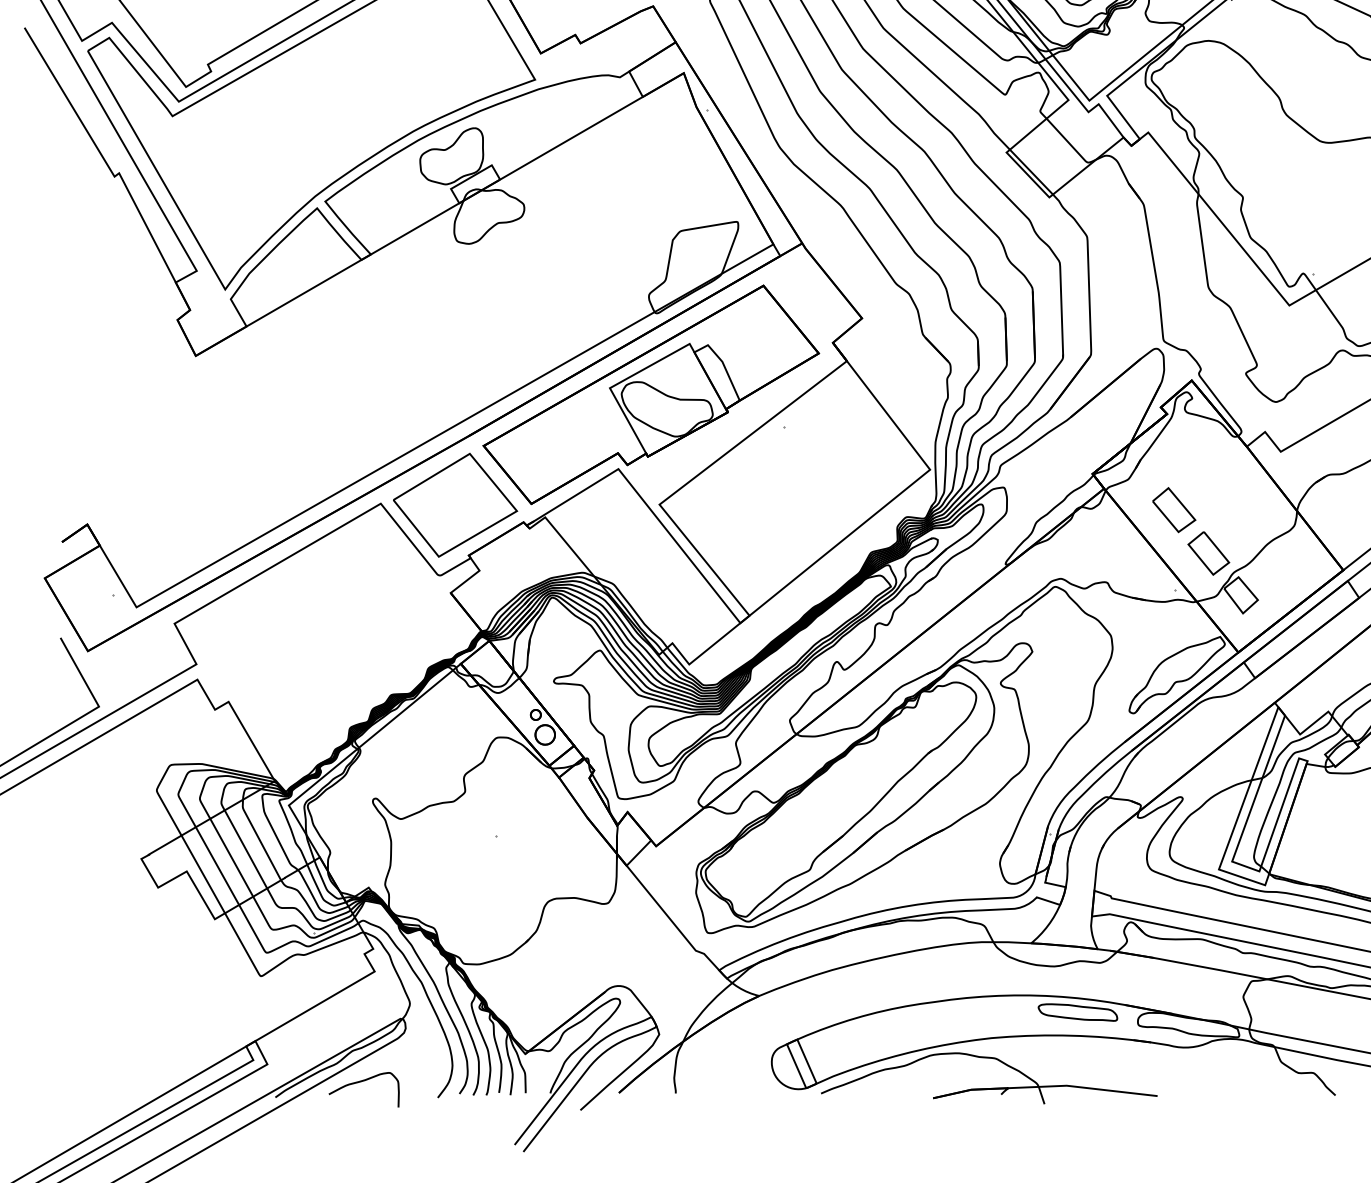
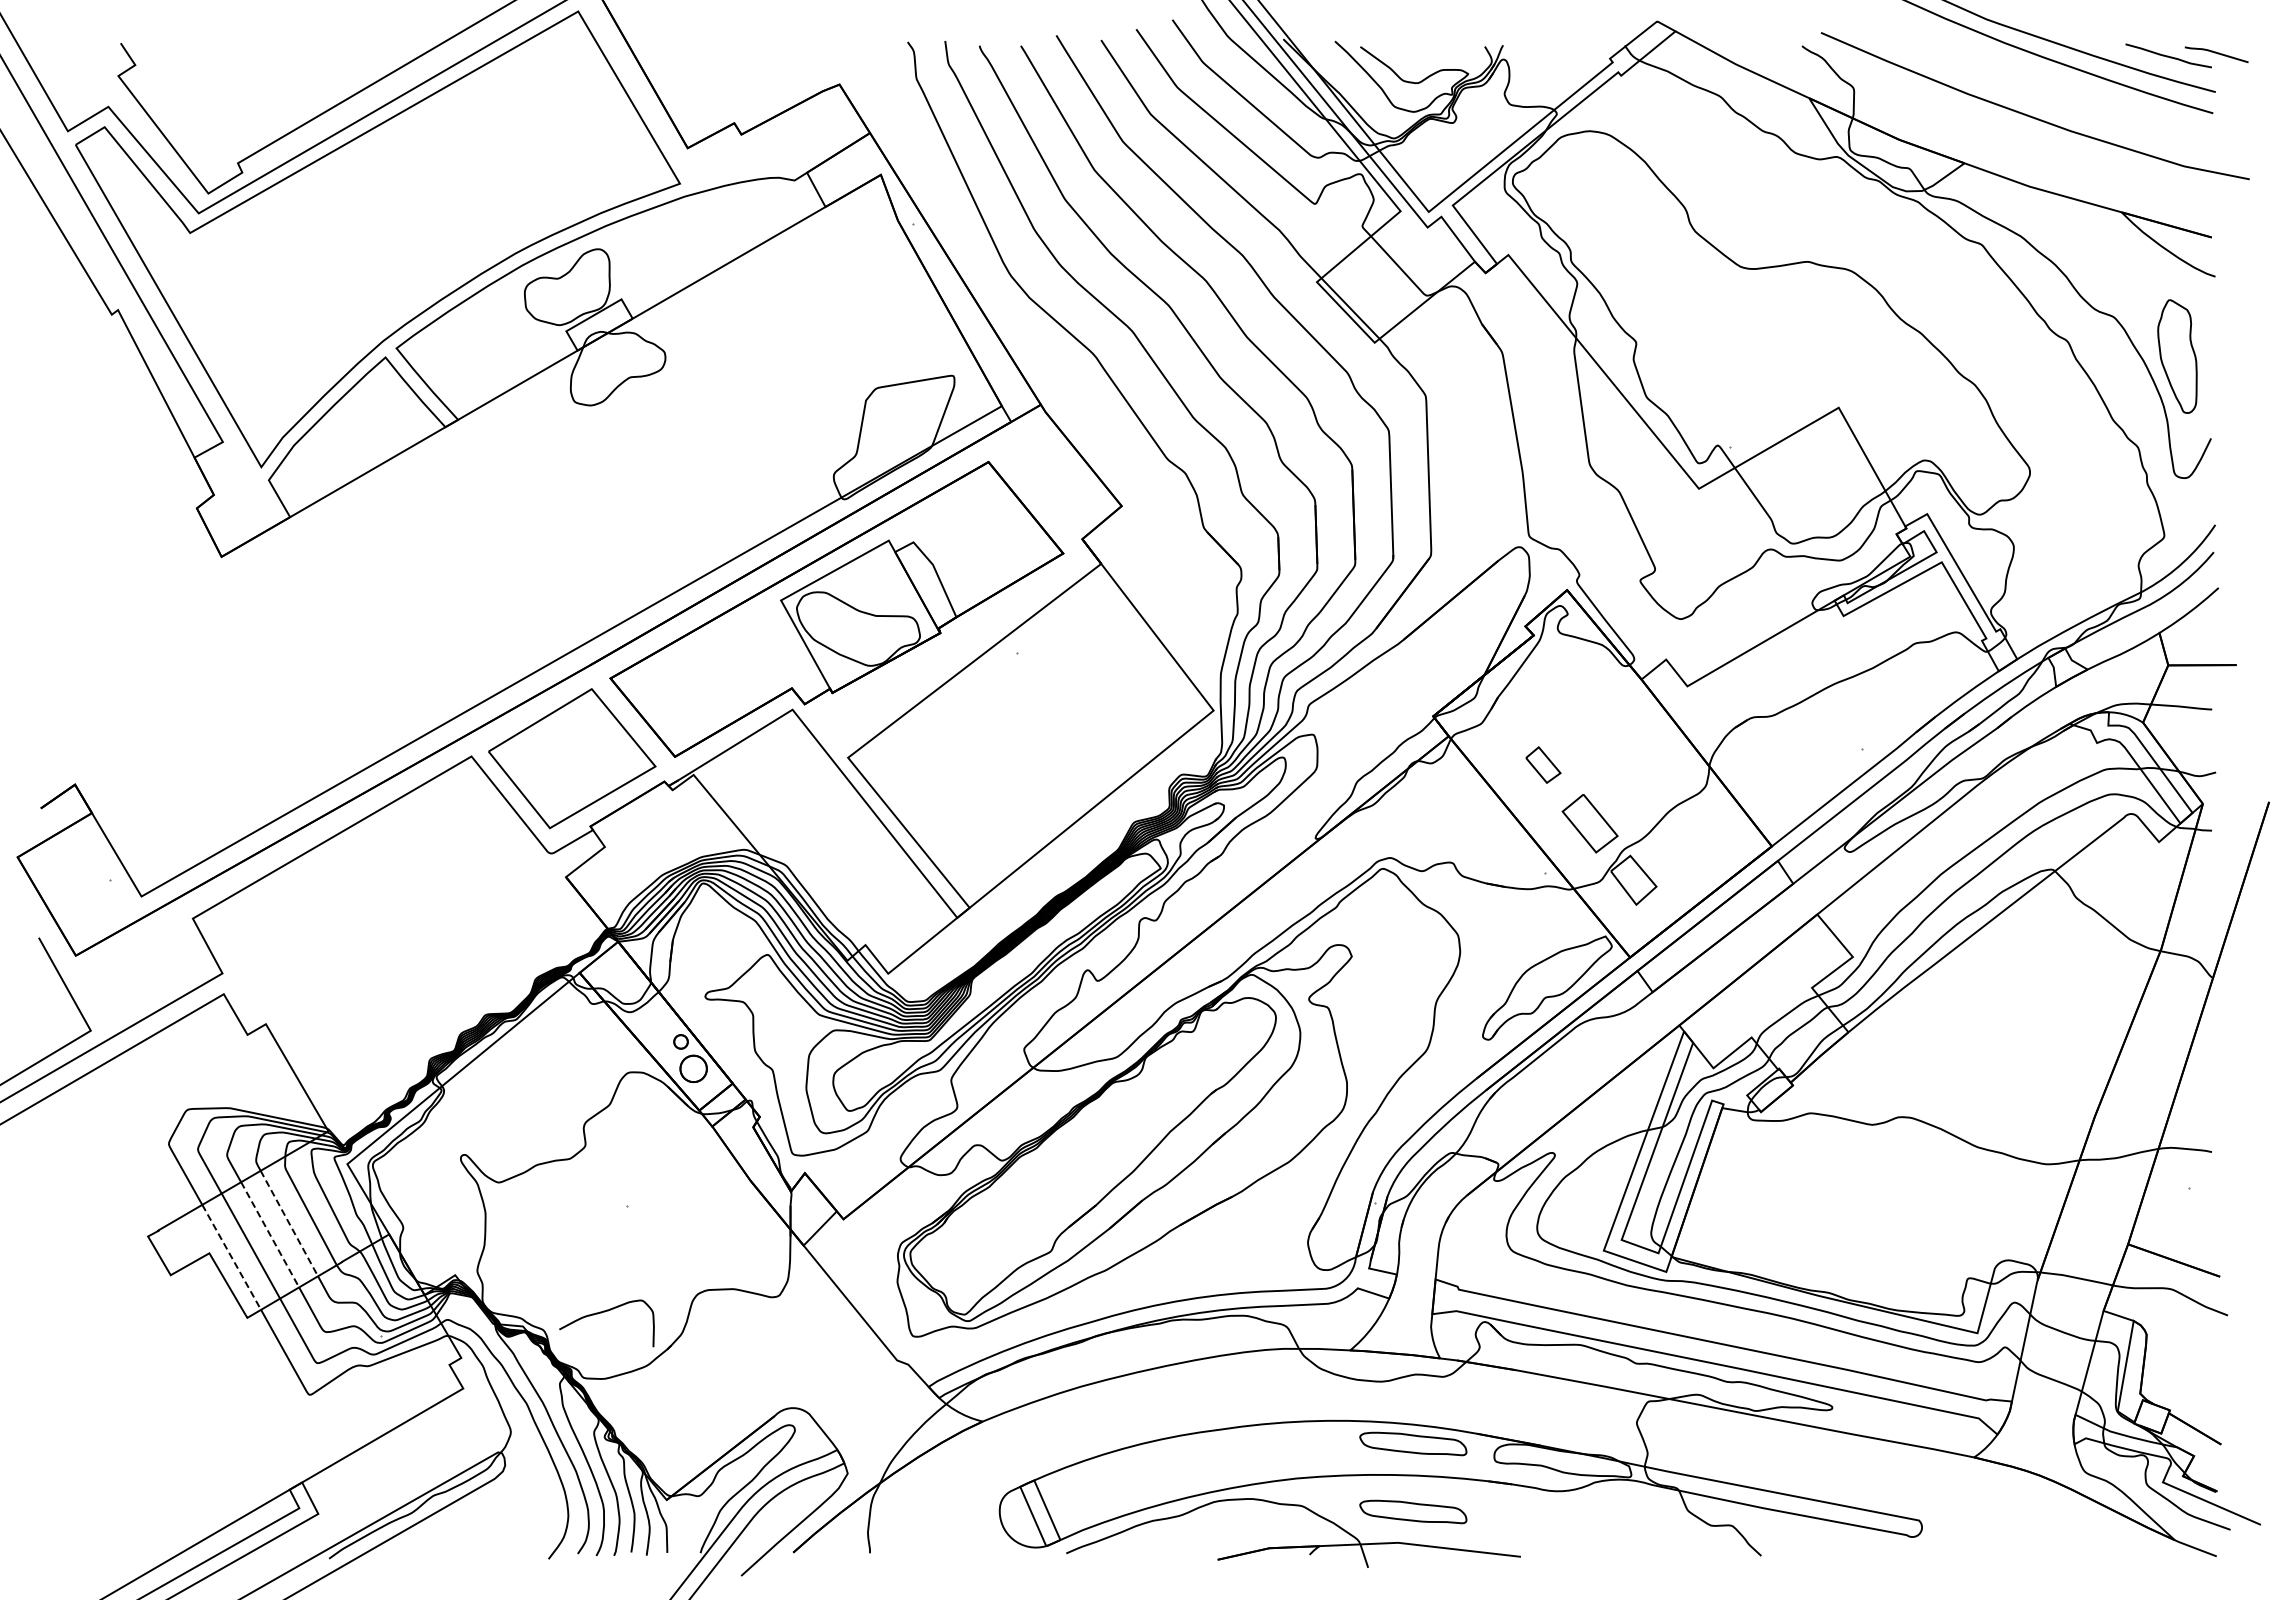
part: (1174, 509) -> (1543, 764), size x0.6
line: (246, 850) -> (289, 1224), solid -> dashed
line: (232, 858) -> (270, 1235), solid -> dashed
line: (203, 874) -> (231, 1257), solid -> dashed
part: (1078, 1062) -> (1413, 1511), added
curve: (363, 1081) -> (605, 1312), moved

